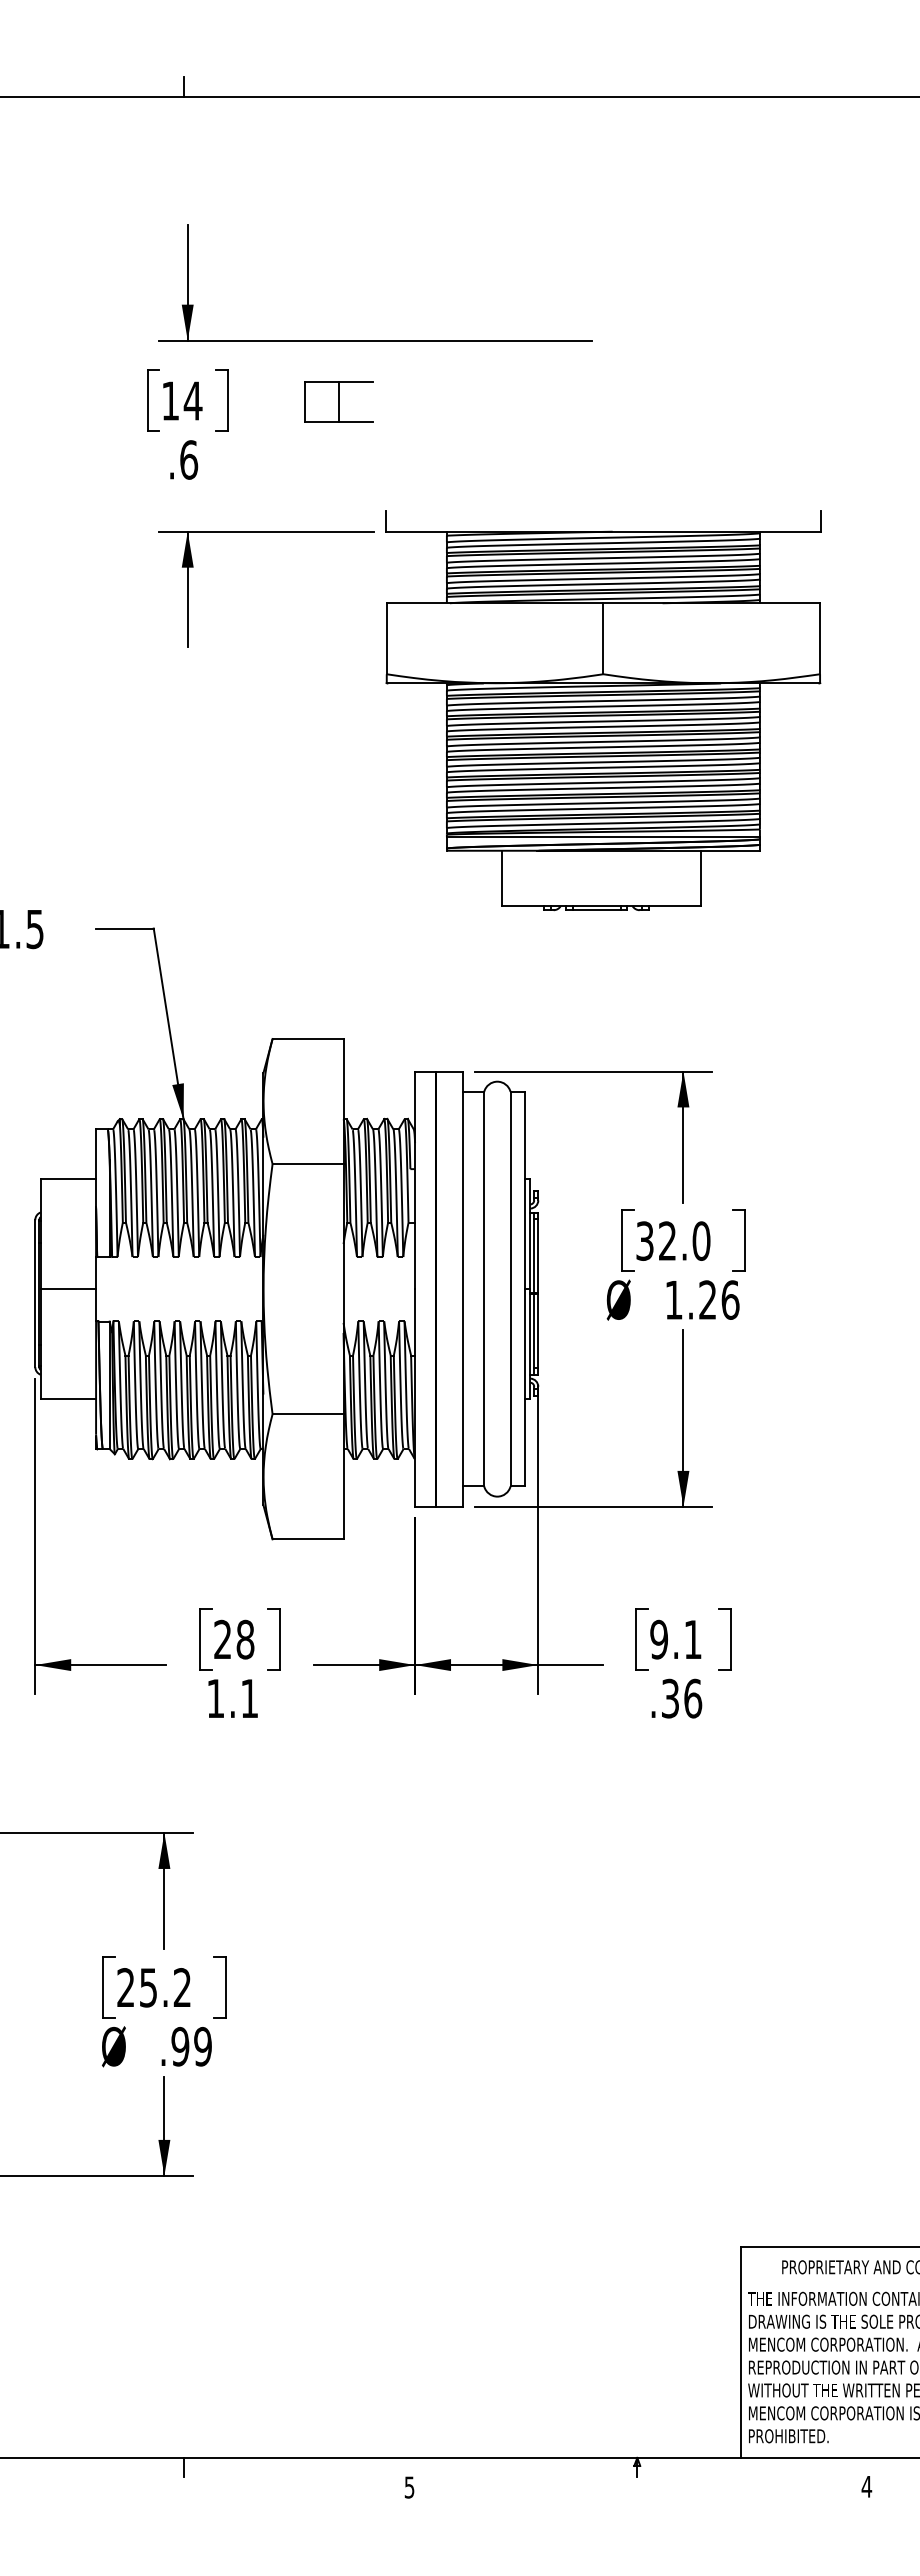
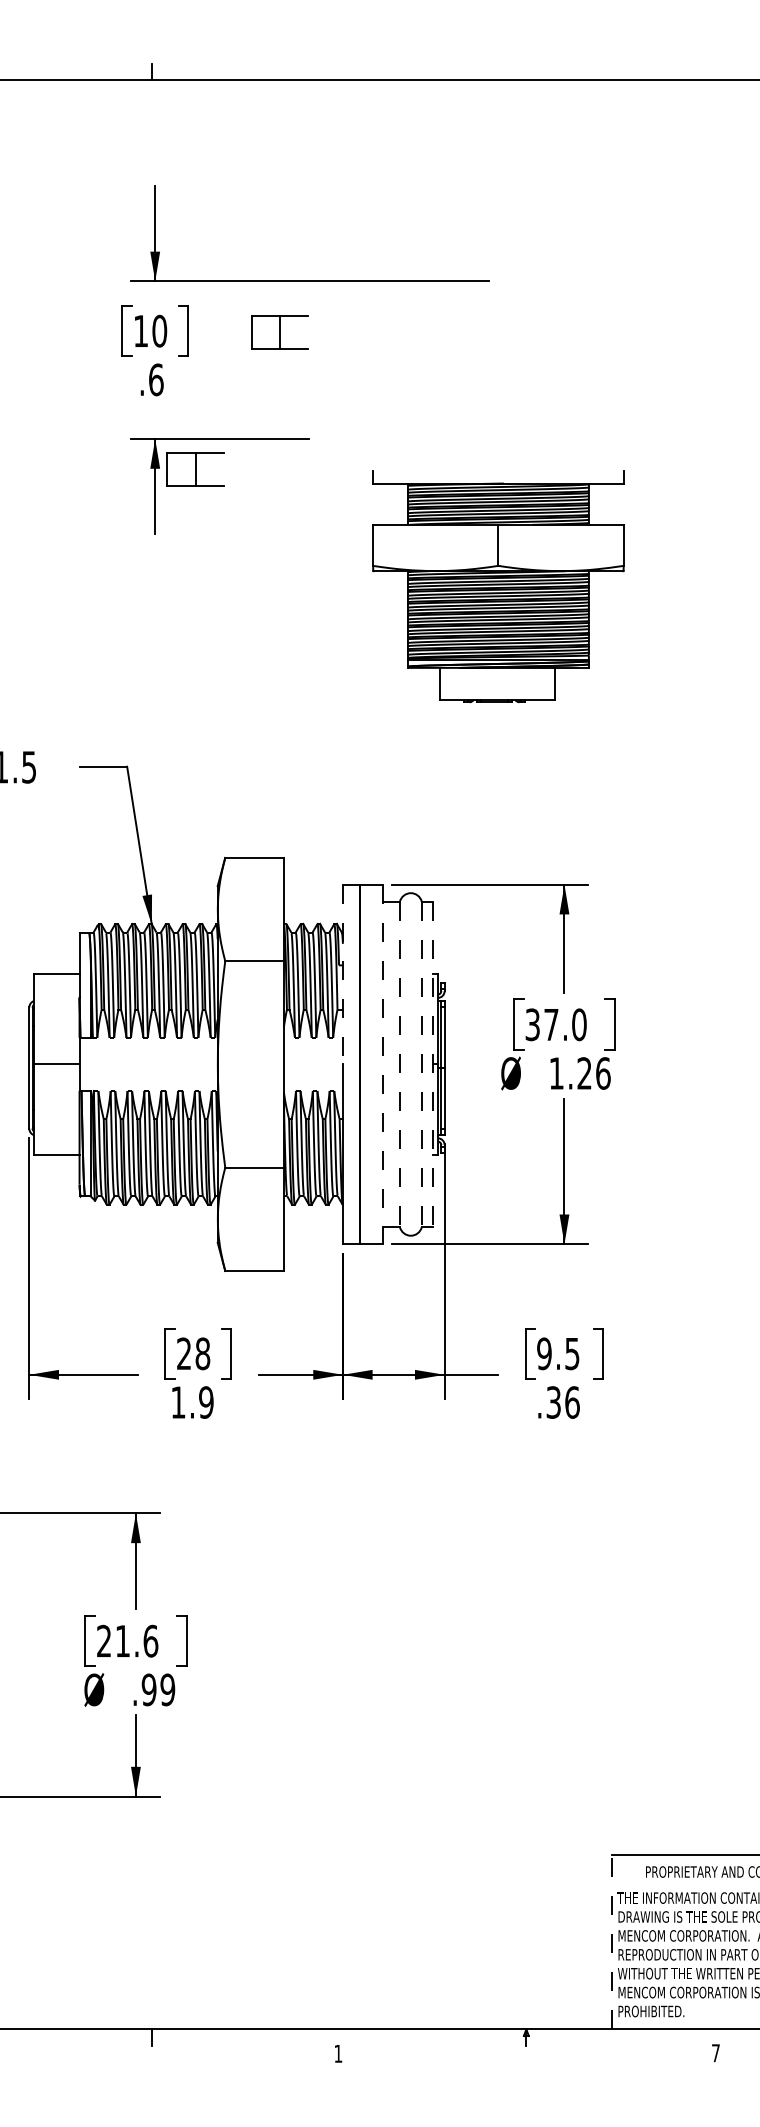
text: (192, 400) -> (159, 330), 14 -> 10
part: (236, 567) -> (195, 468), added
part: (603, 710) -> (498, 586), size x0.7
line: (415, 1180) -> (343, 974), solid -> dashed
text: (667, 1240) -> (551, 1024), 32.0 -> 37.0
line: (463, 1289) -> (382, 1064), solid -> dashed
line: (484, 1289) -> (400, 1064), solid -> dashed
line: (510, 1289) -> (421, 1064), solid -> dashed
line: (524, 1289) -> (433, 1064), solid -> dashed
text: (692, 1639) -> (571, 1353), 9.1 -> 9.5
text: (249, 1698) -> (206, 1402), 1.1 -> 1.9
text: (165, 1987) -> (136, 1641), 25.2 -> 21.6
line: (741, 2352) -> (612, 1942), solid -> dashed
text: (866, 2486) -> (715, 2052), 4 -> 7
text: (409, 2487) -> (338, 2053), 5 -> 1

